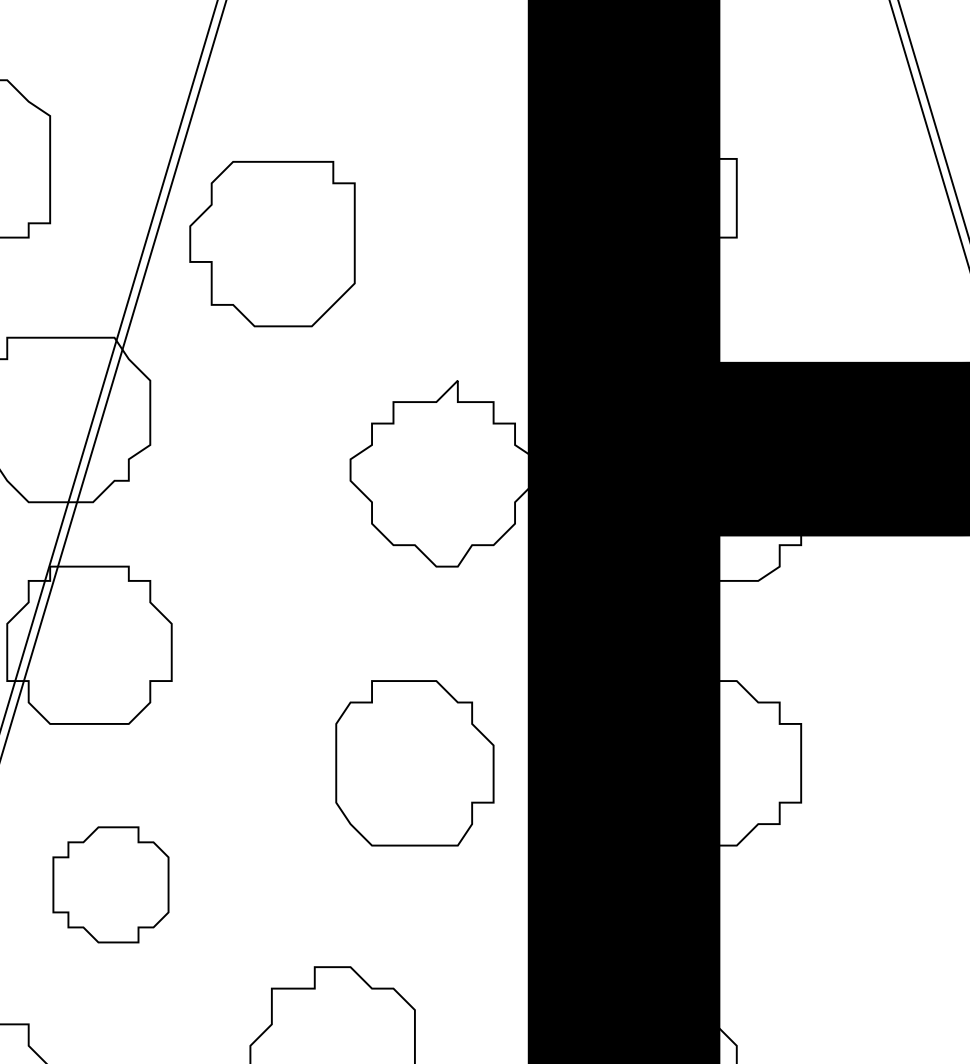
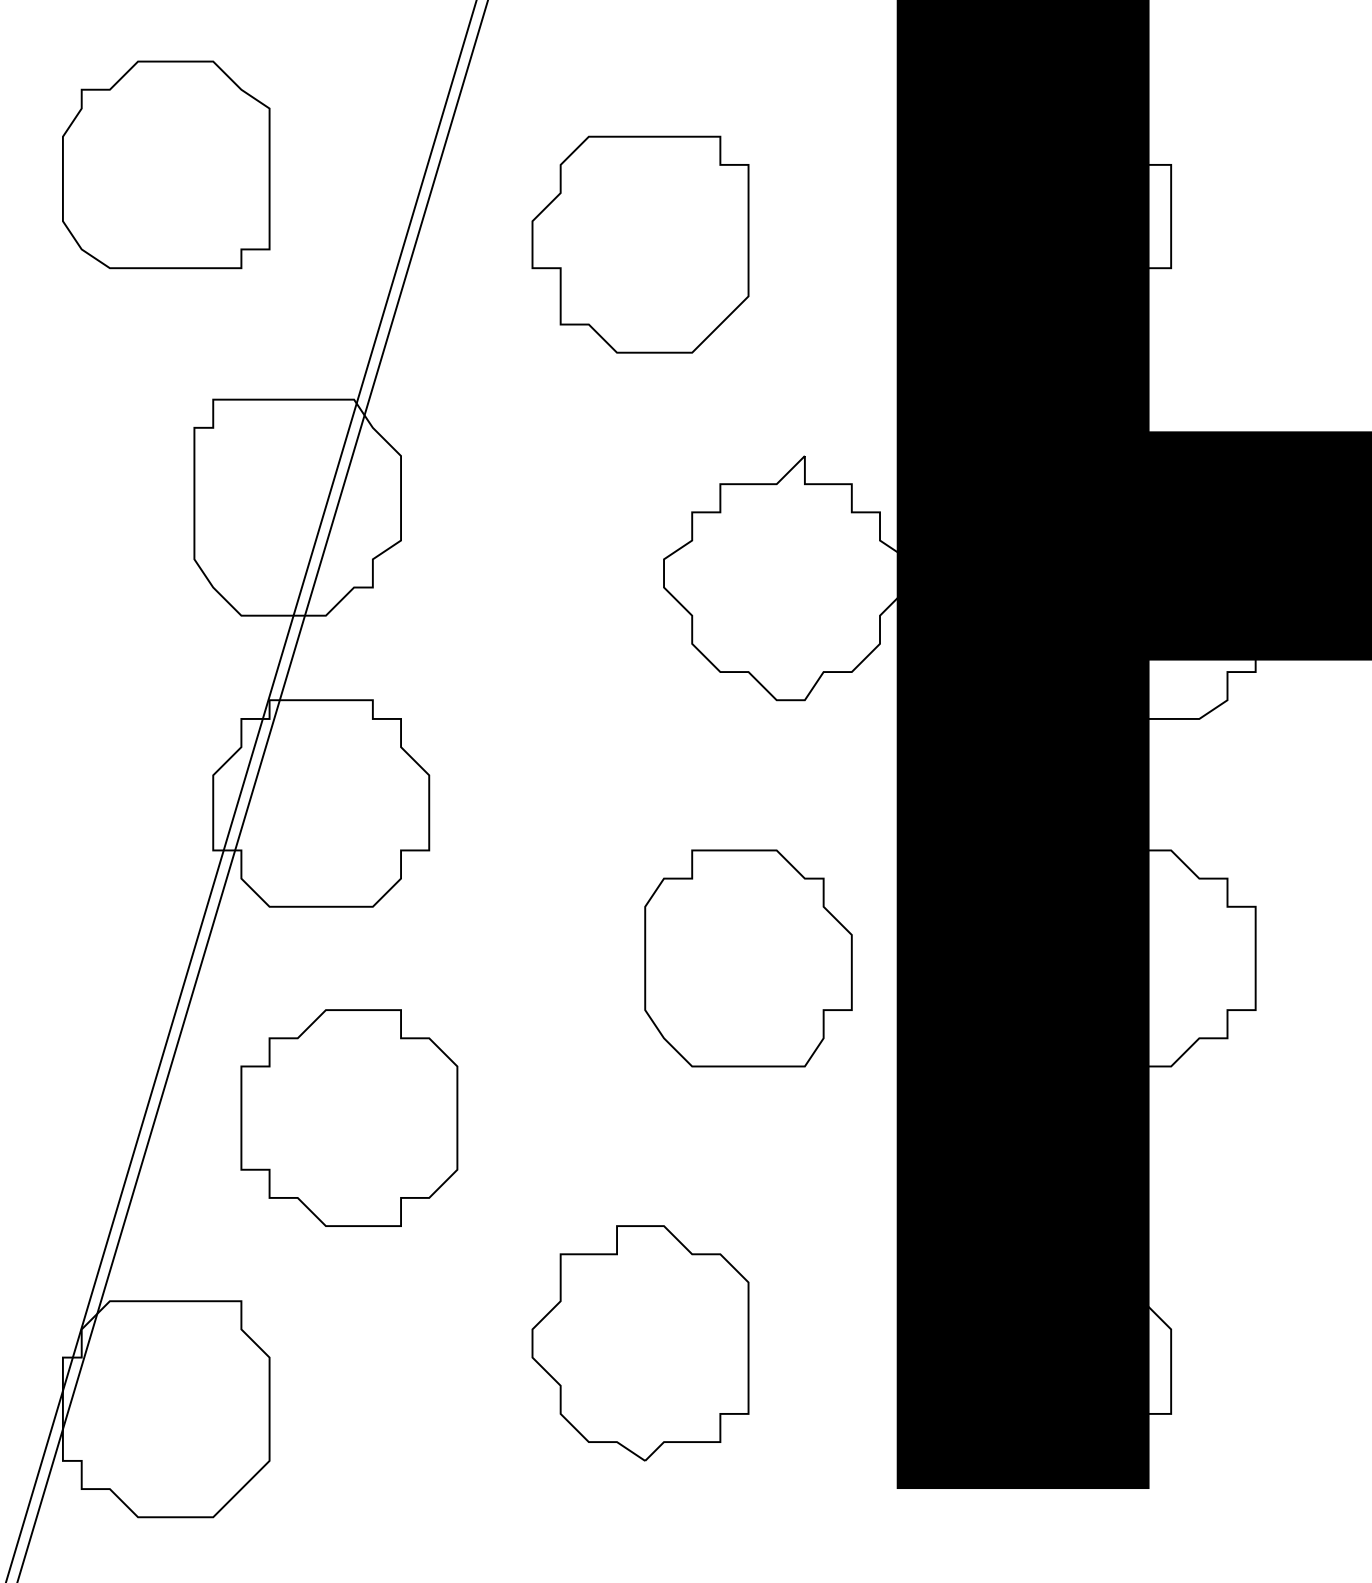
part: (272, 243) -> (640, 244), moved
part: (111, 884) -> (349, 1117), size x1.43

